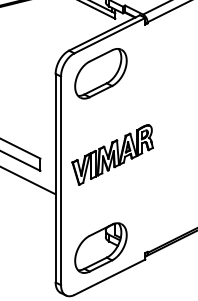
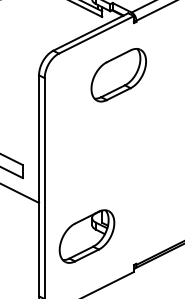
part: (100, 73) -> (118, 74), moved
part: (112, 154) -> (99, 160), removed
part: (100, 247) -> (86, 235), moved

